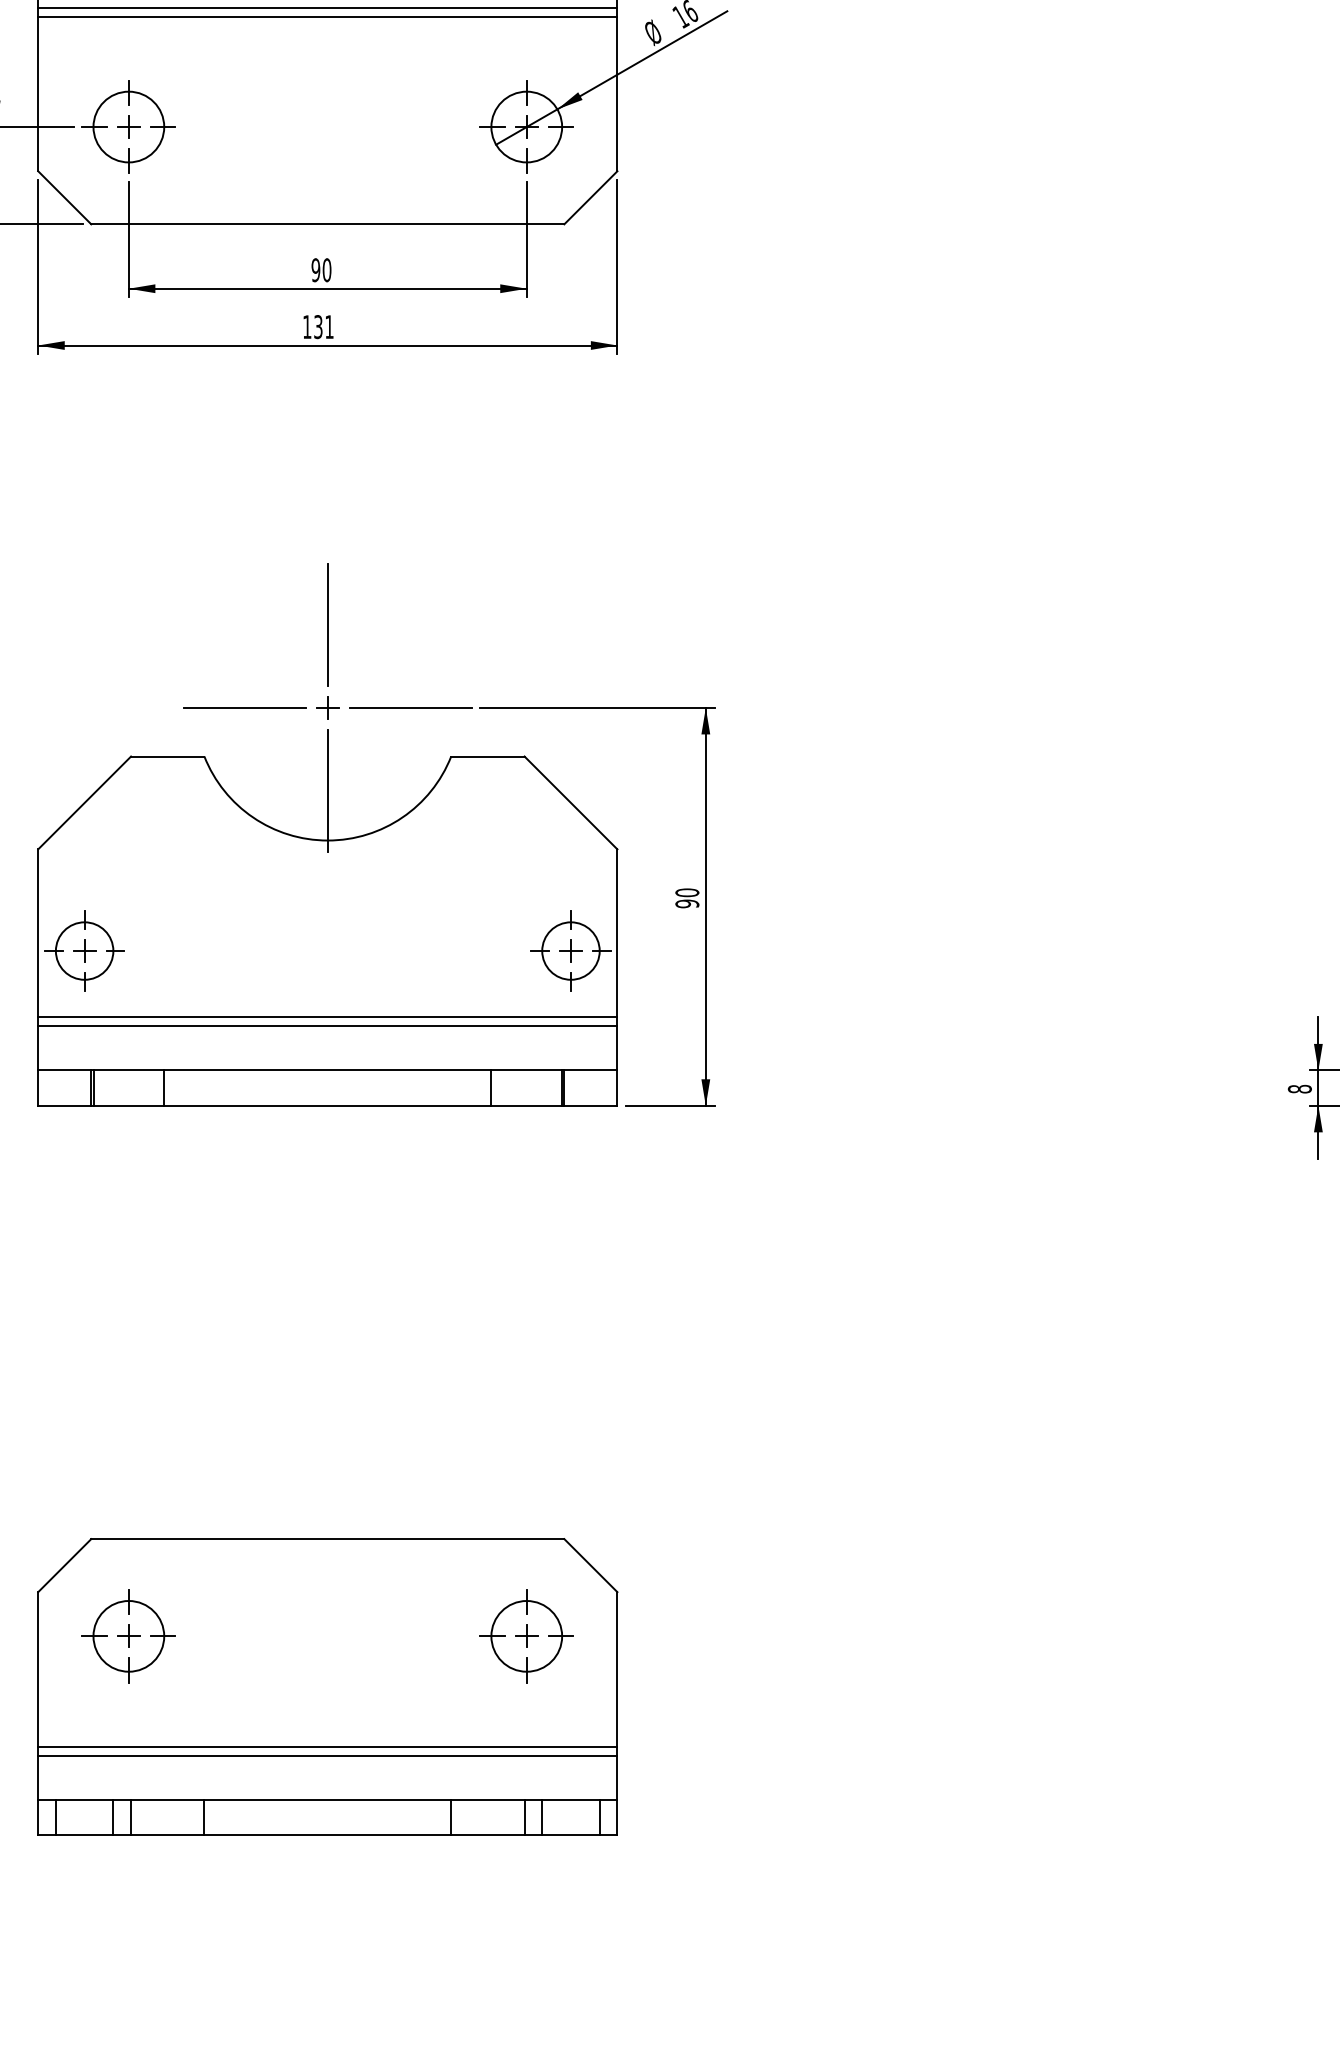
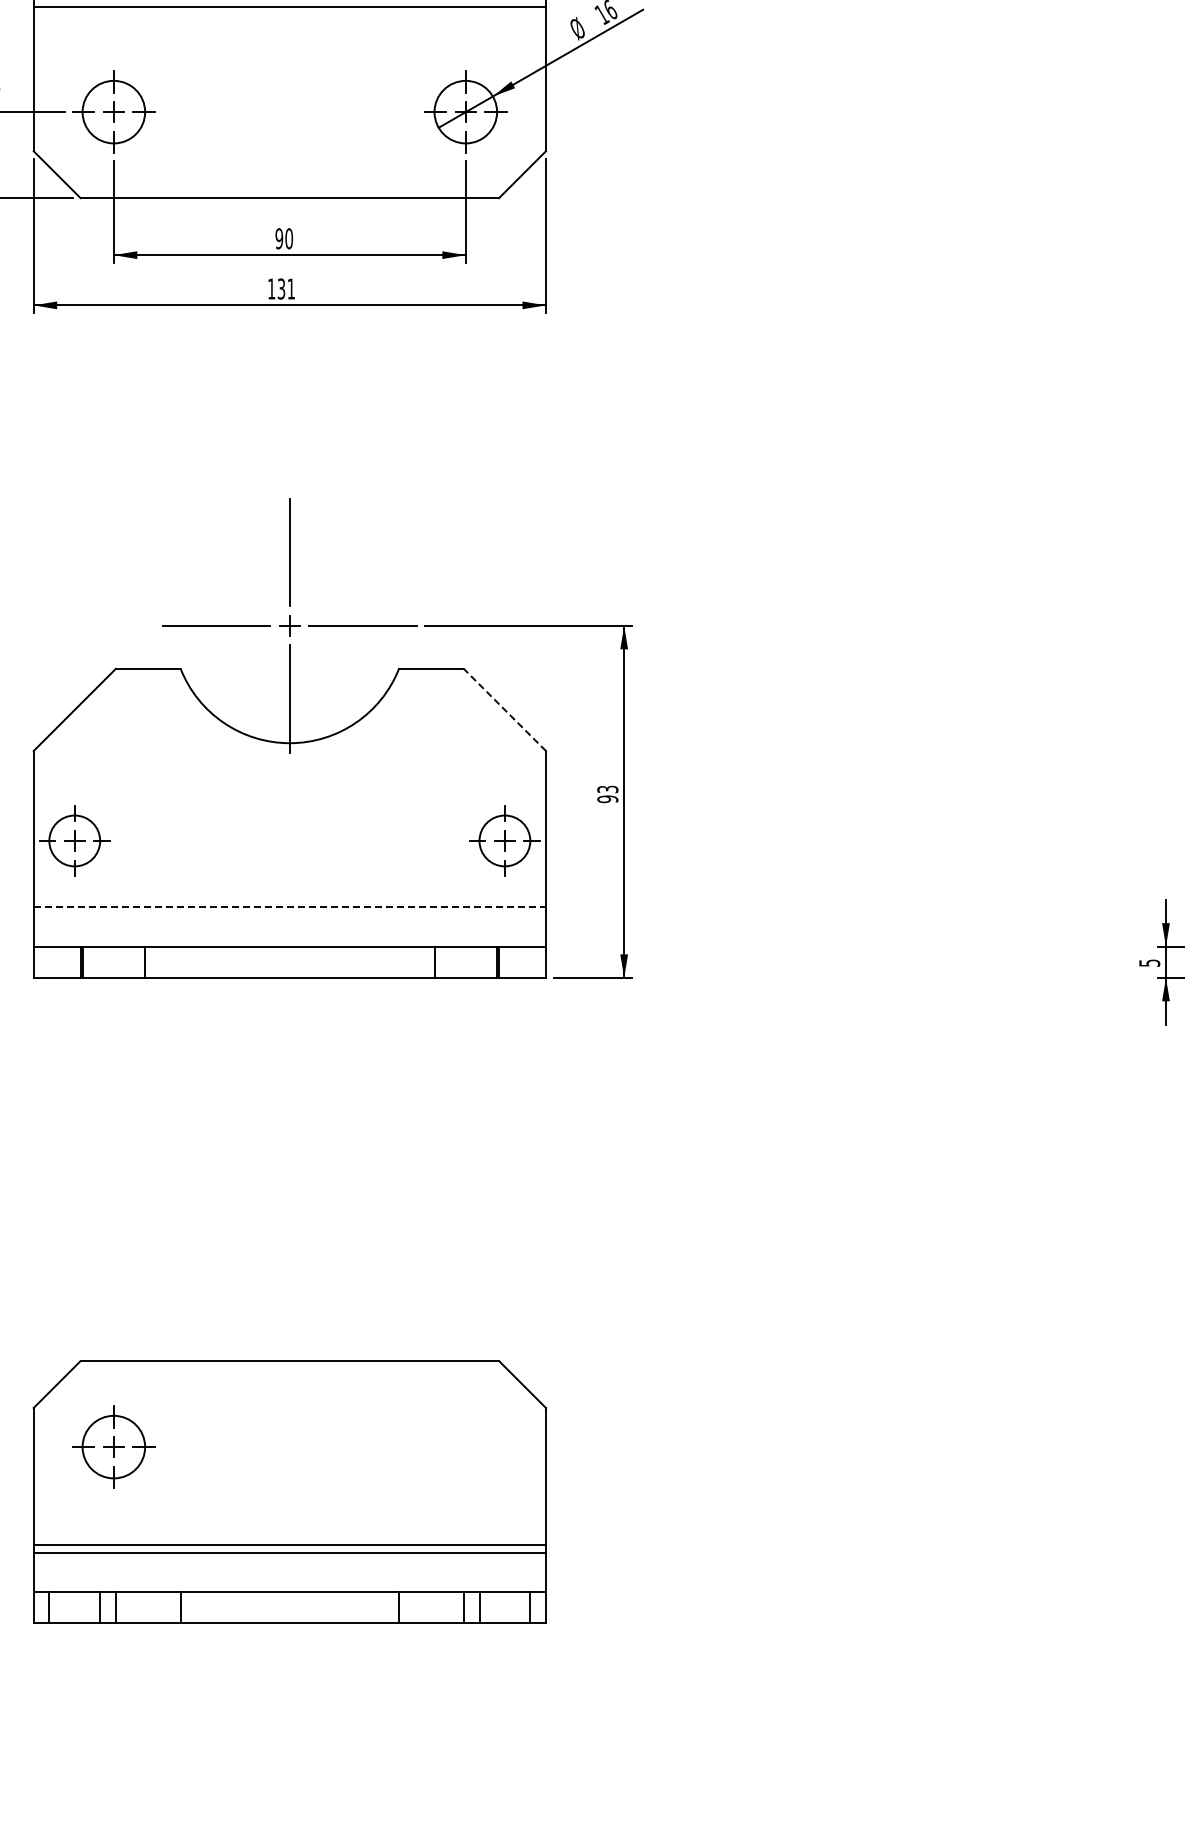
line: (327, 16) -> (289, 14), removed
line: (570, 802) -> (504, 709), solid -> dashed
text: (686, 892) -> (607, 789), 90 -> 93
line: (327, 1017) -> (289, 899), removed
line: (328, 1026) -> (290, 907), solid -> dashed
text: (1299, 1088) -> (1149, 962), 8 -> 5
part: (526, 1635) -> (465, 1446), removed

